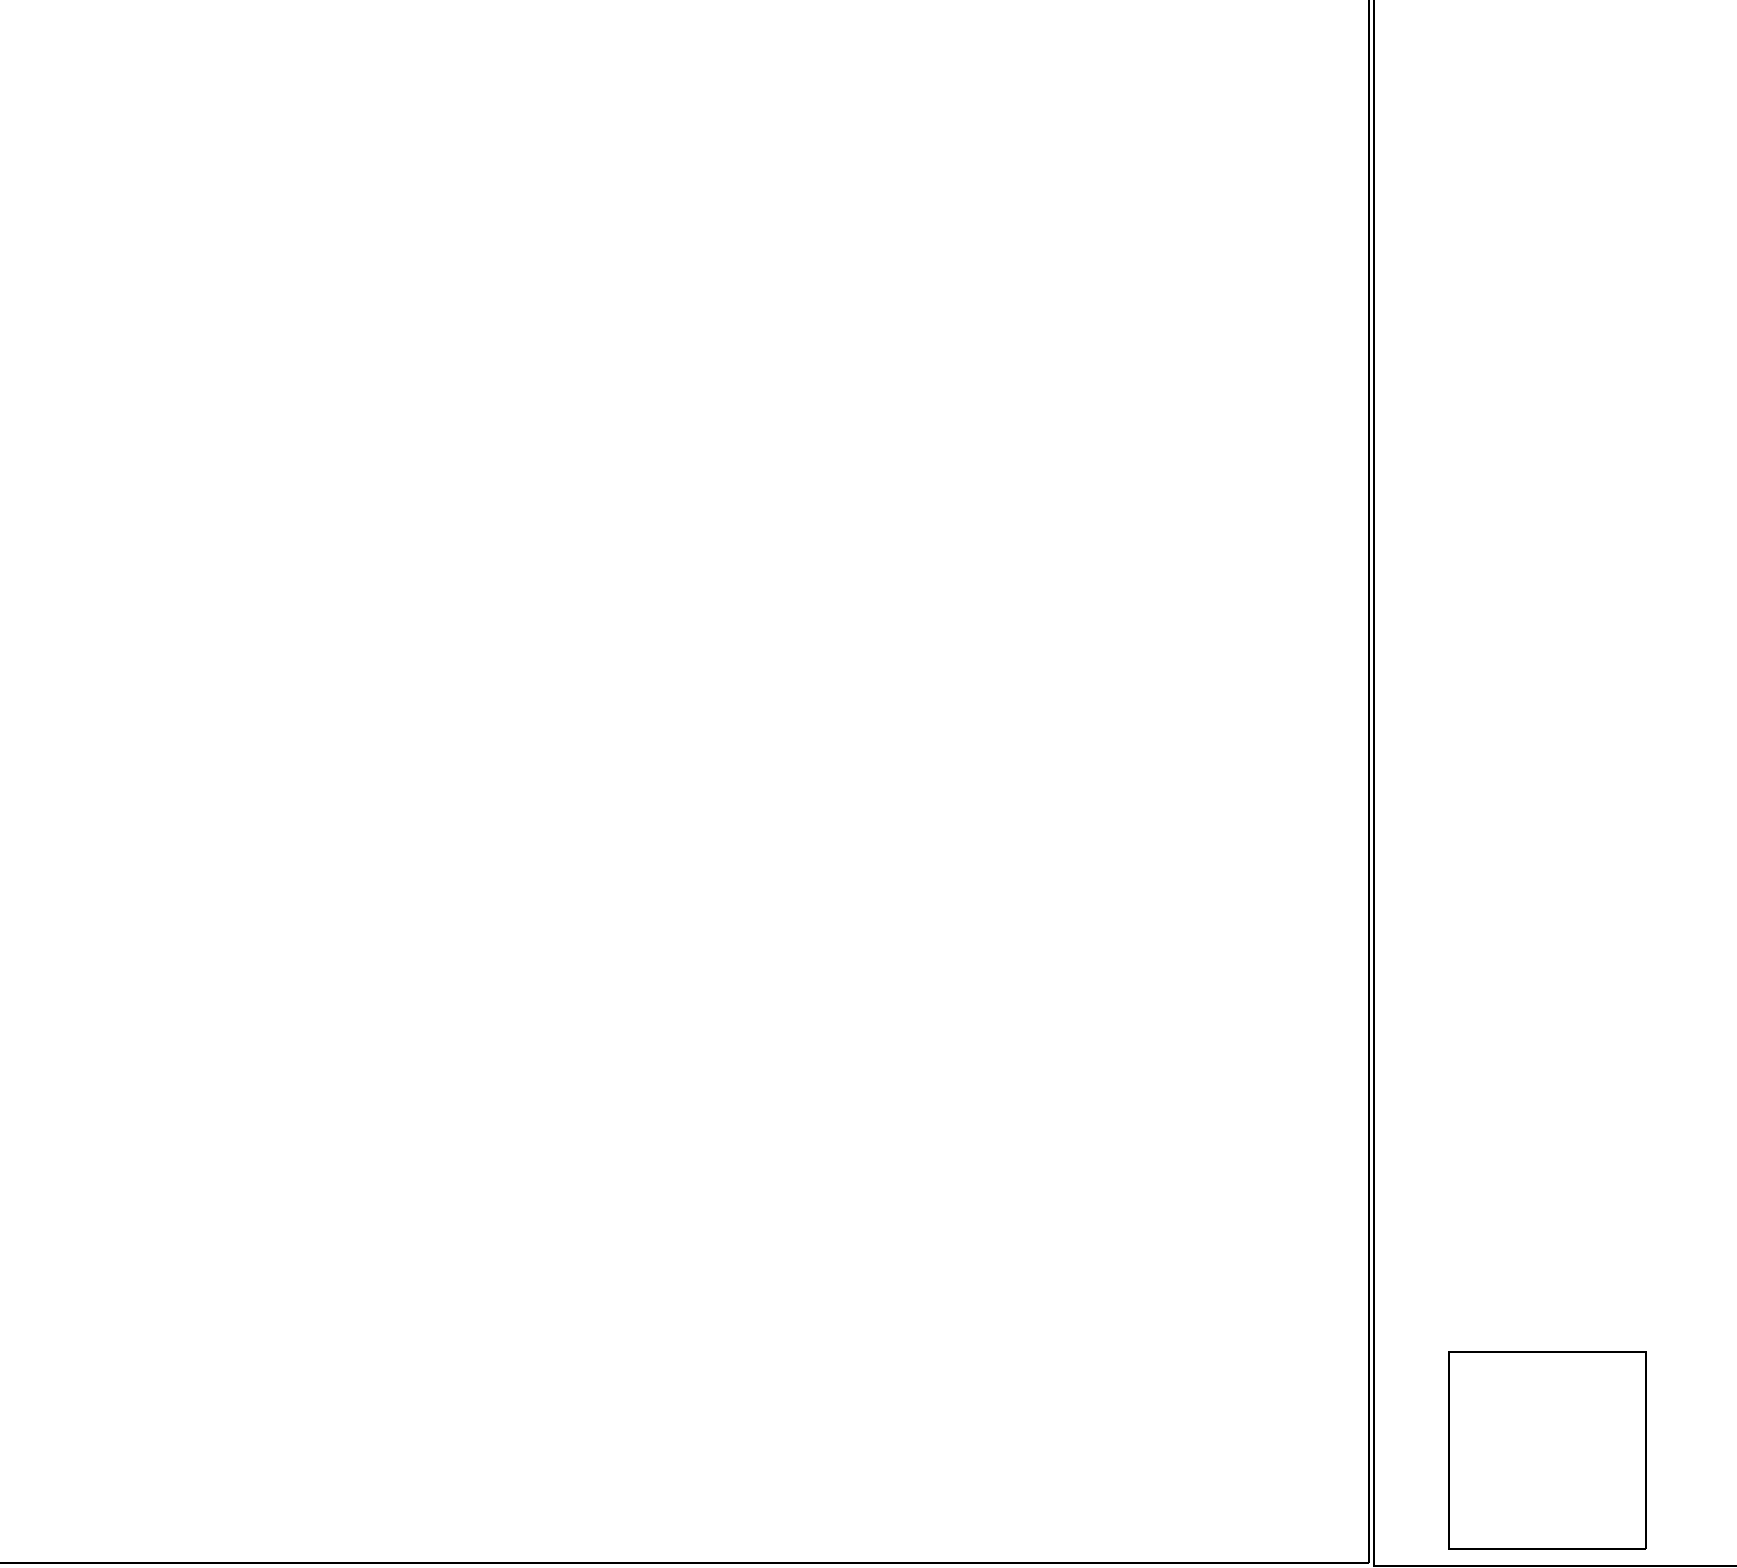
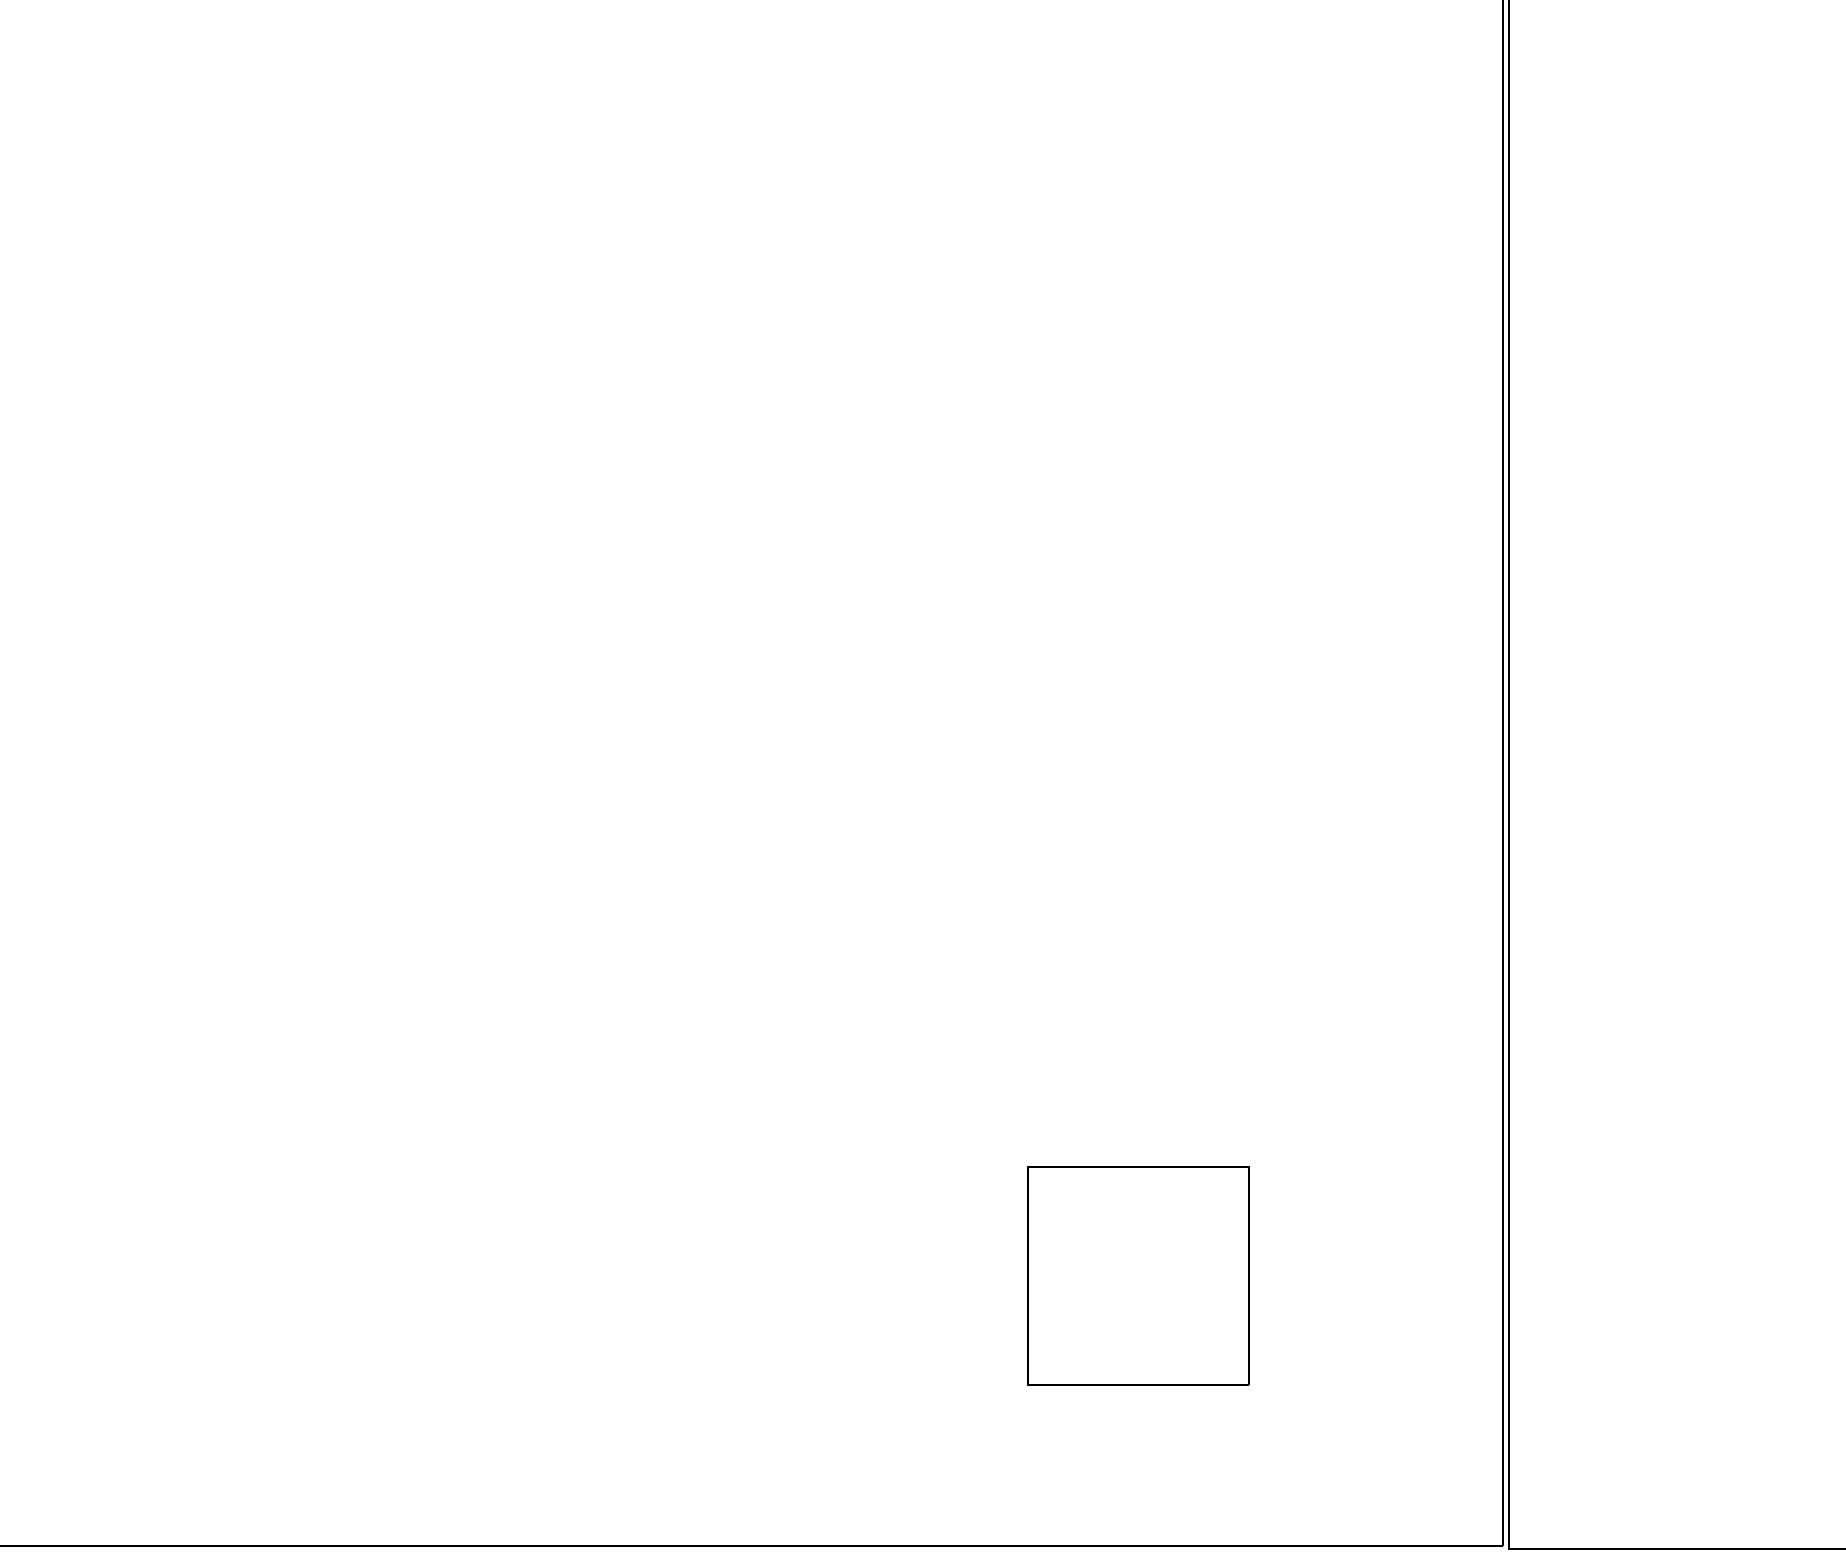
part: (1546, 1450) -> (1137, 1275), moved

